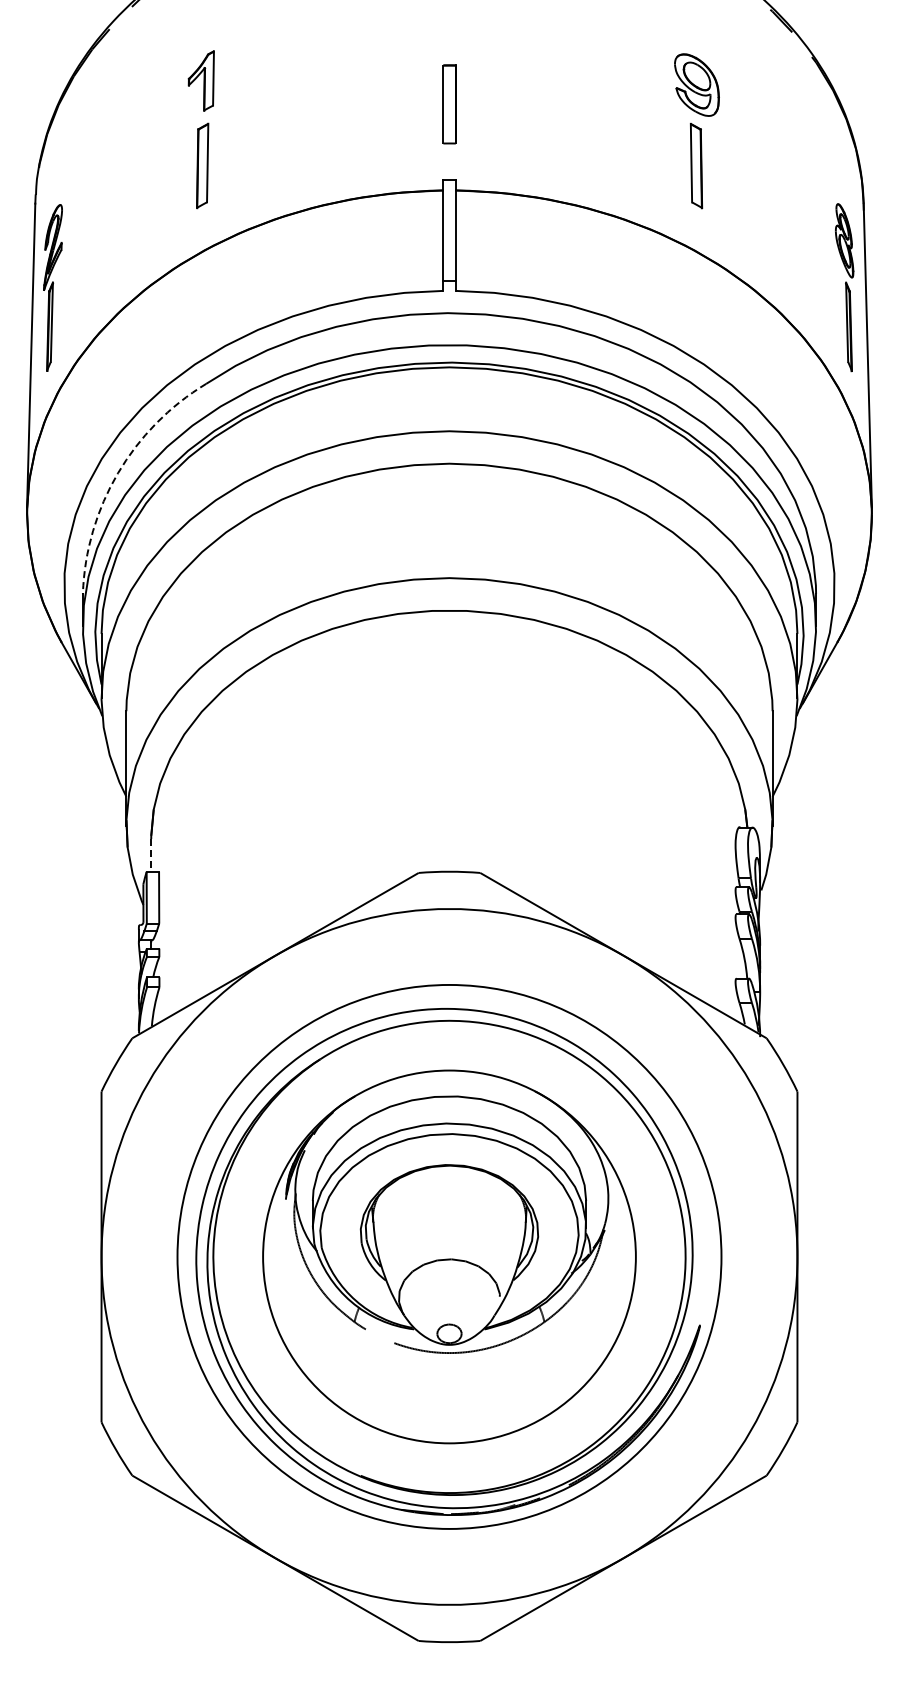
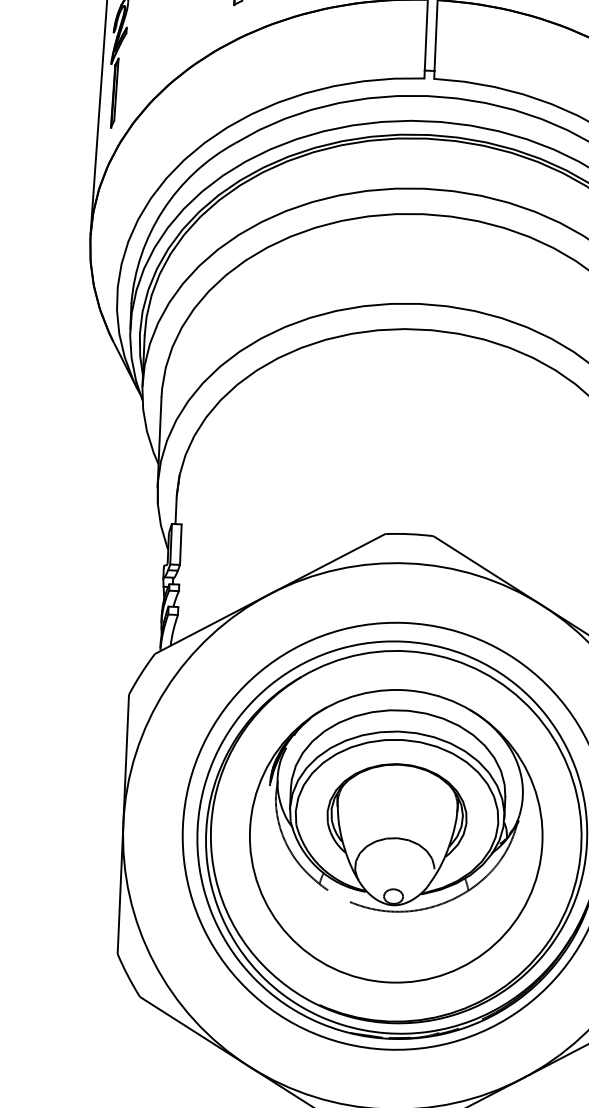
arc: (117, 473) -> (162, 210), dashed -> solid
line: (151, 855) -> (176, 511), dashed -> solid

